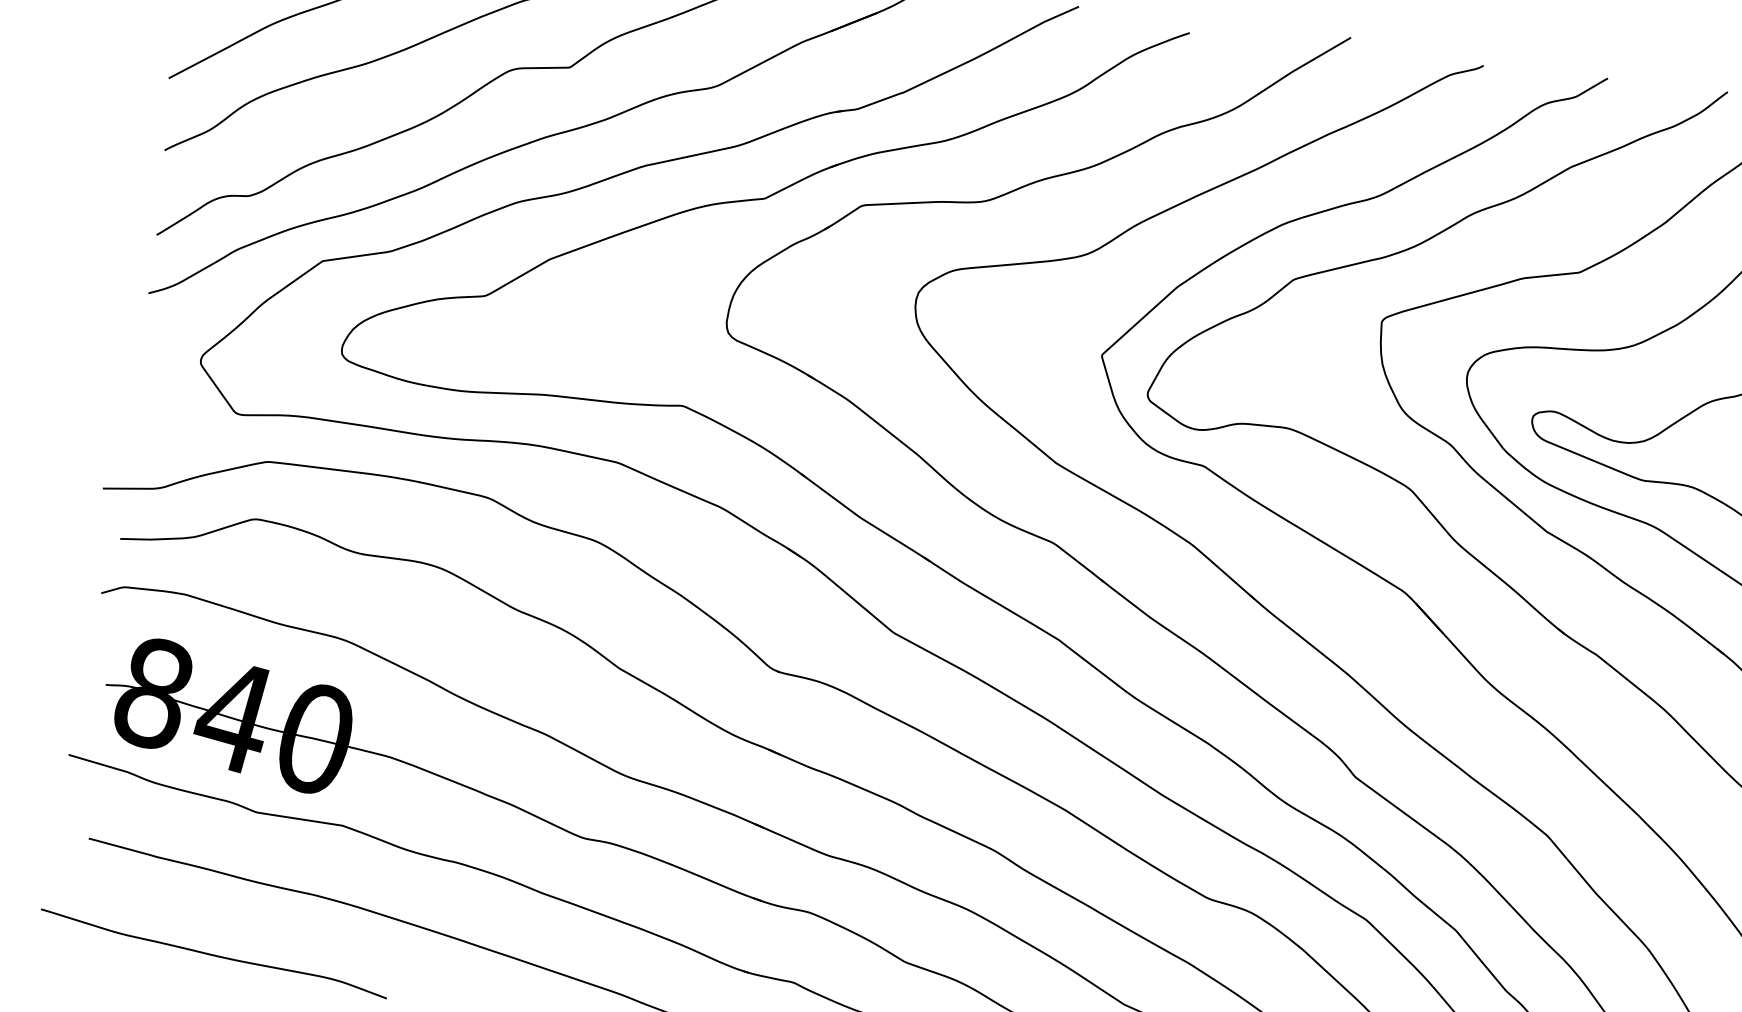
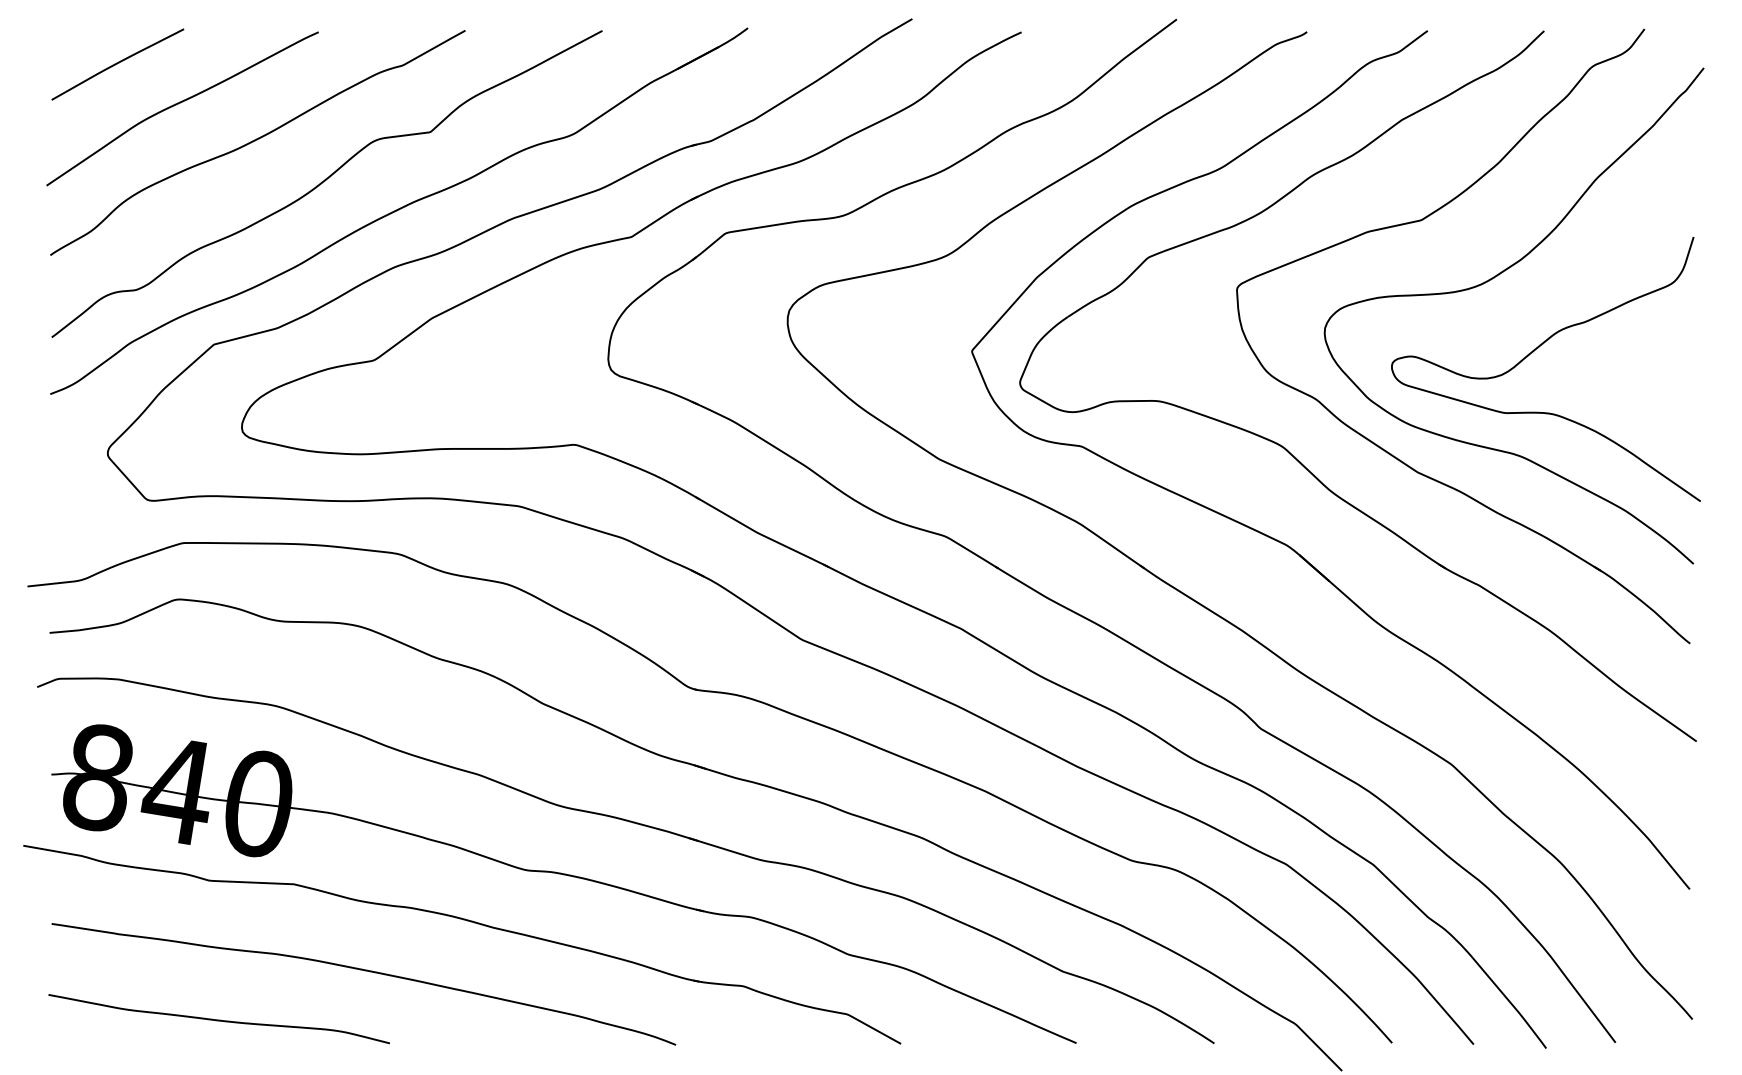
curve: (213, 954) -> (218, 1019), moved

